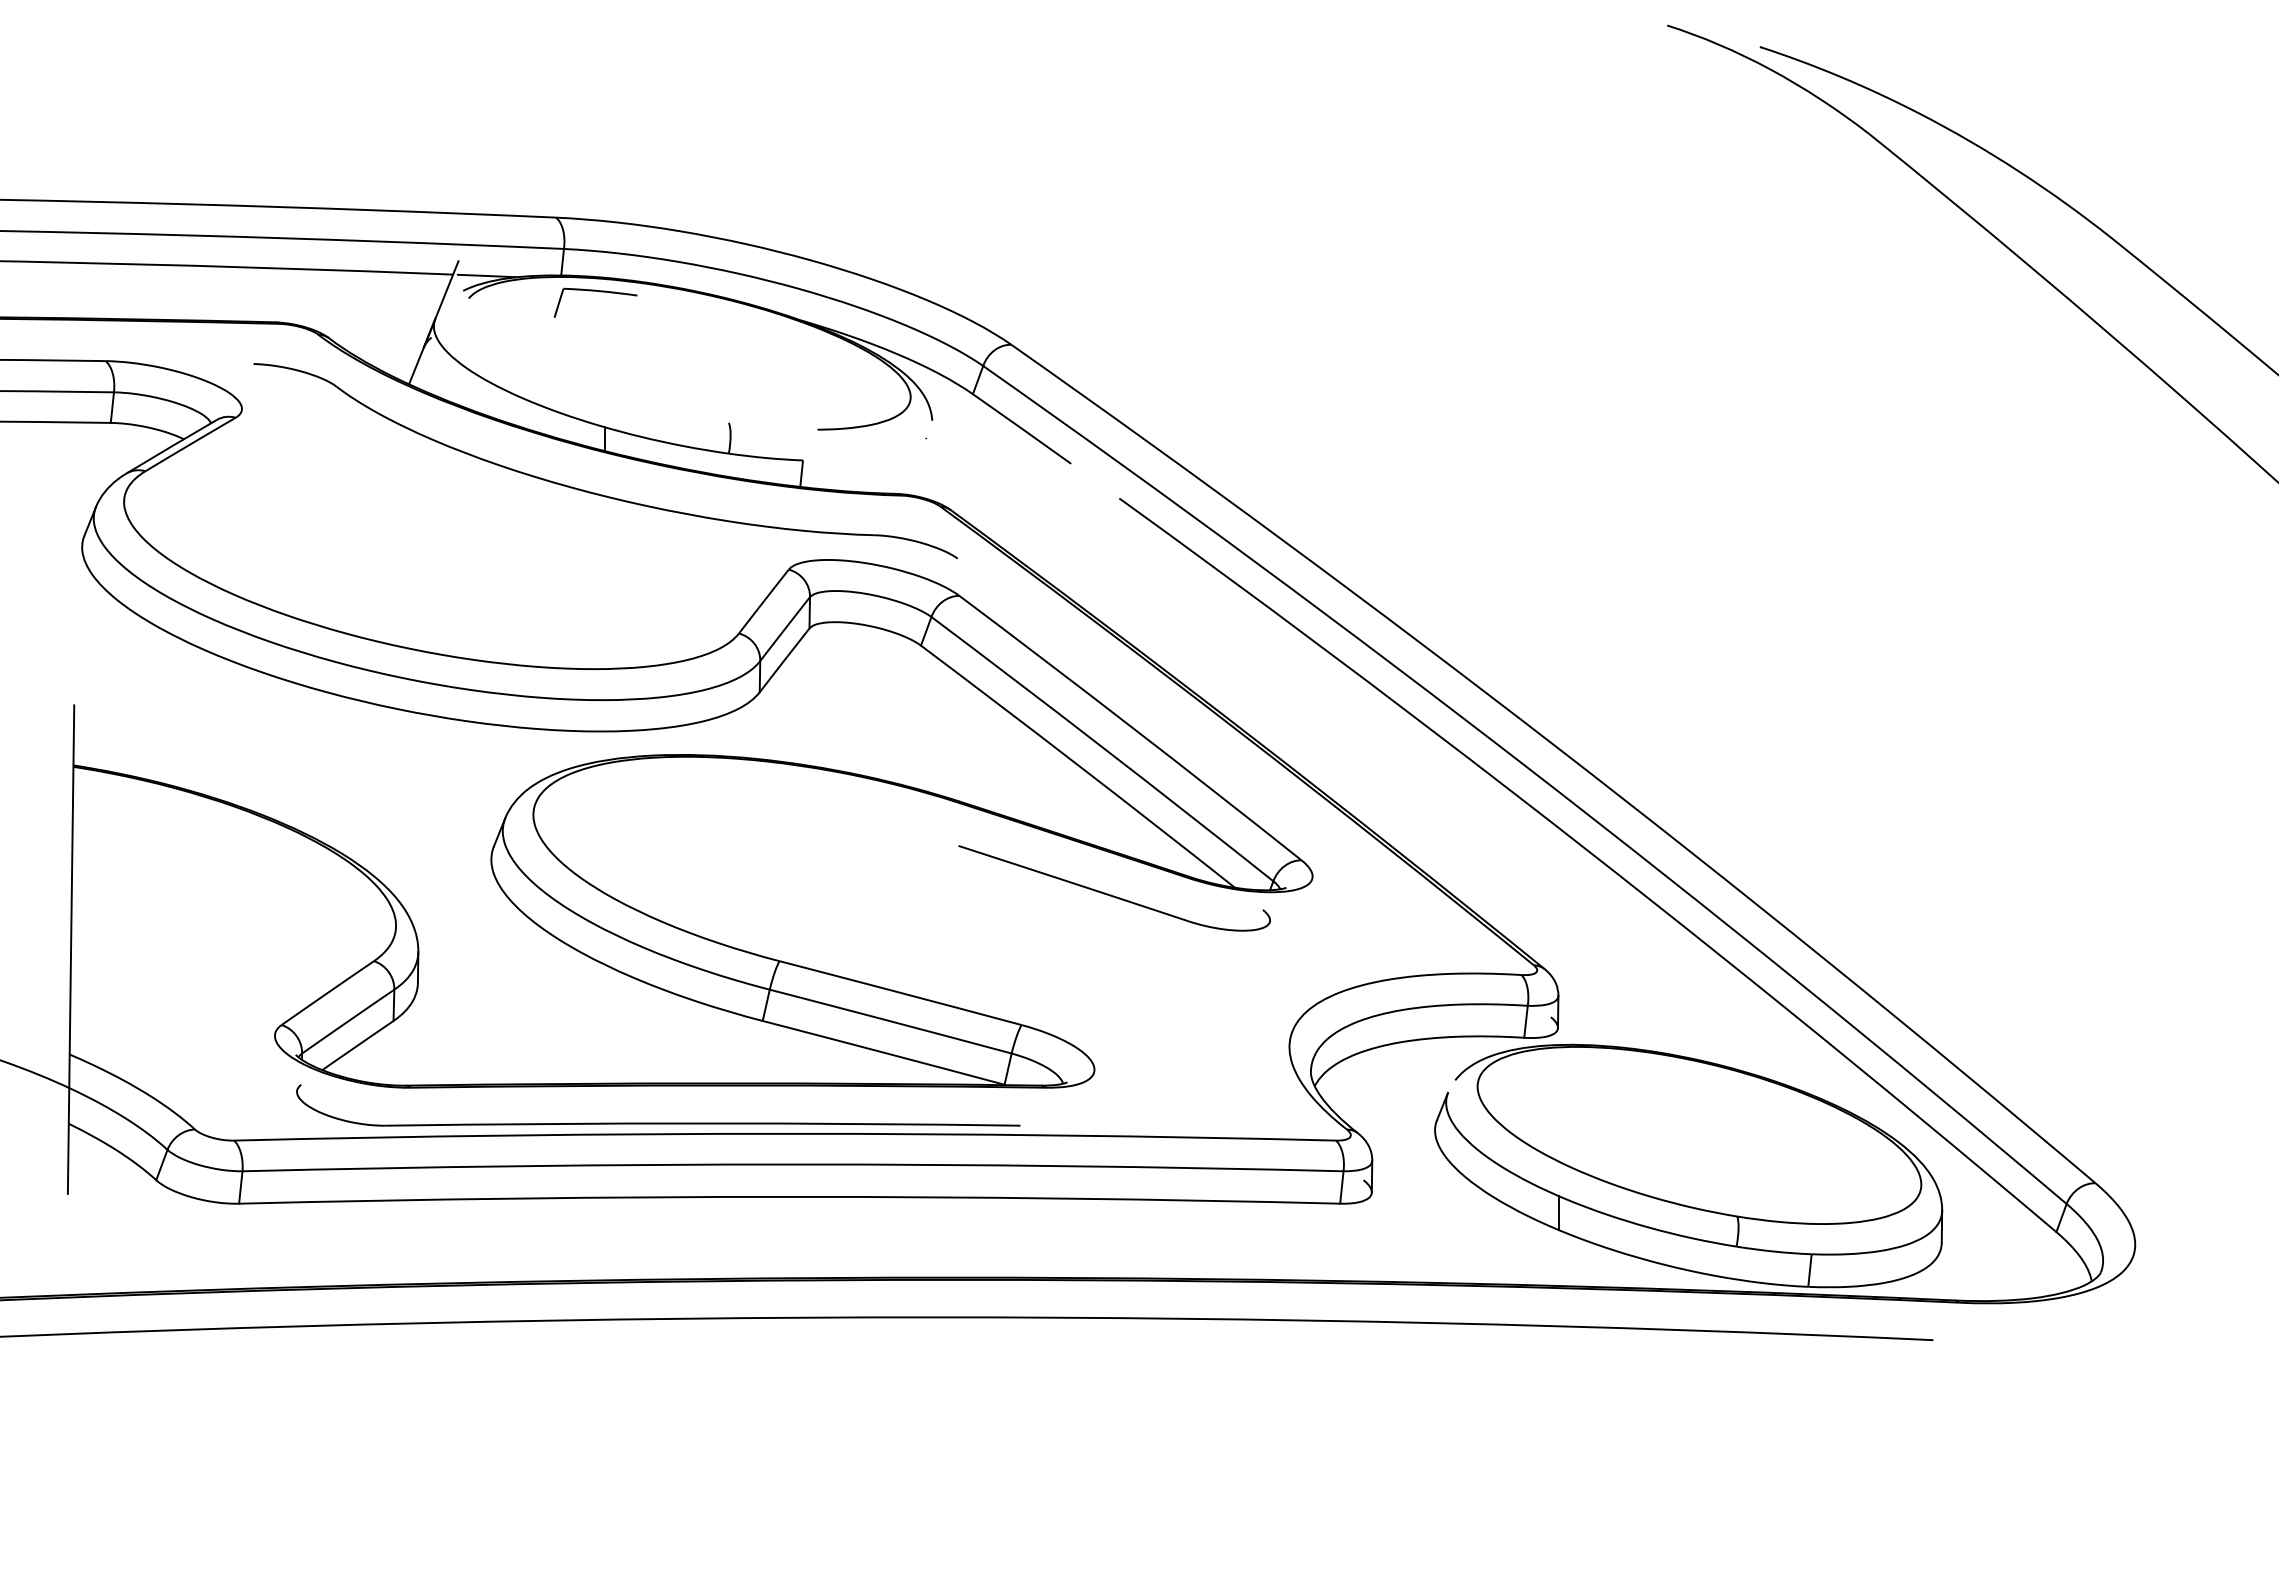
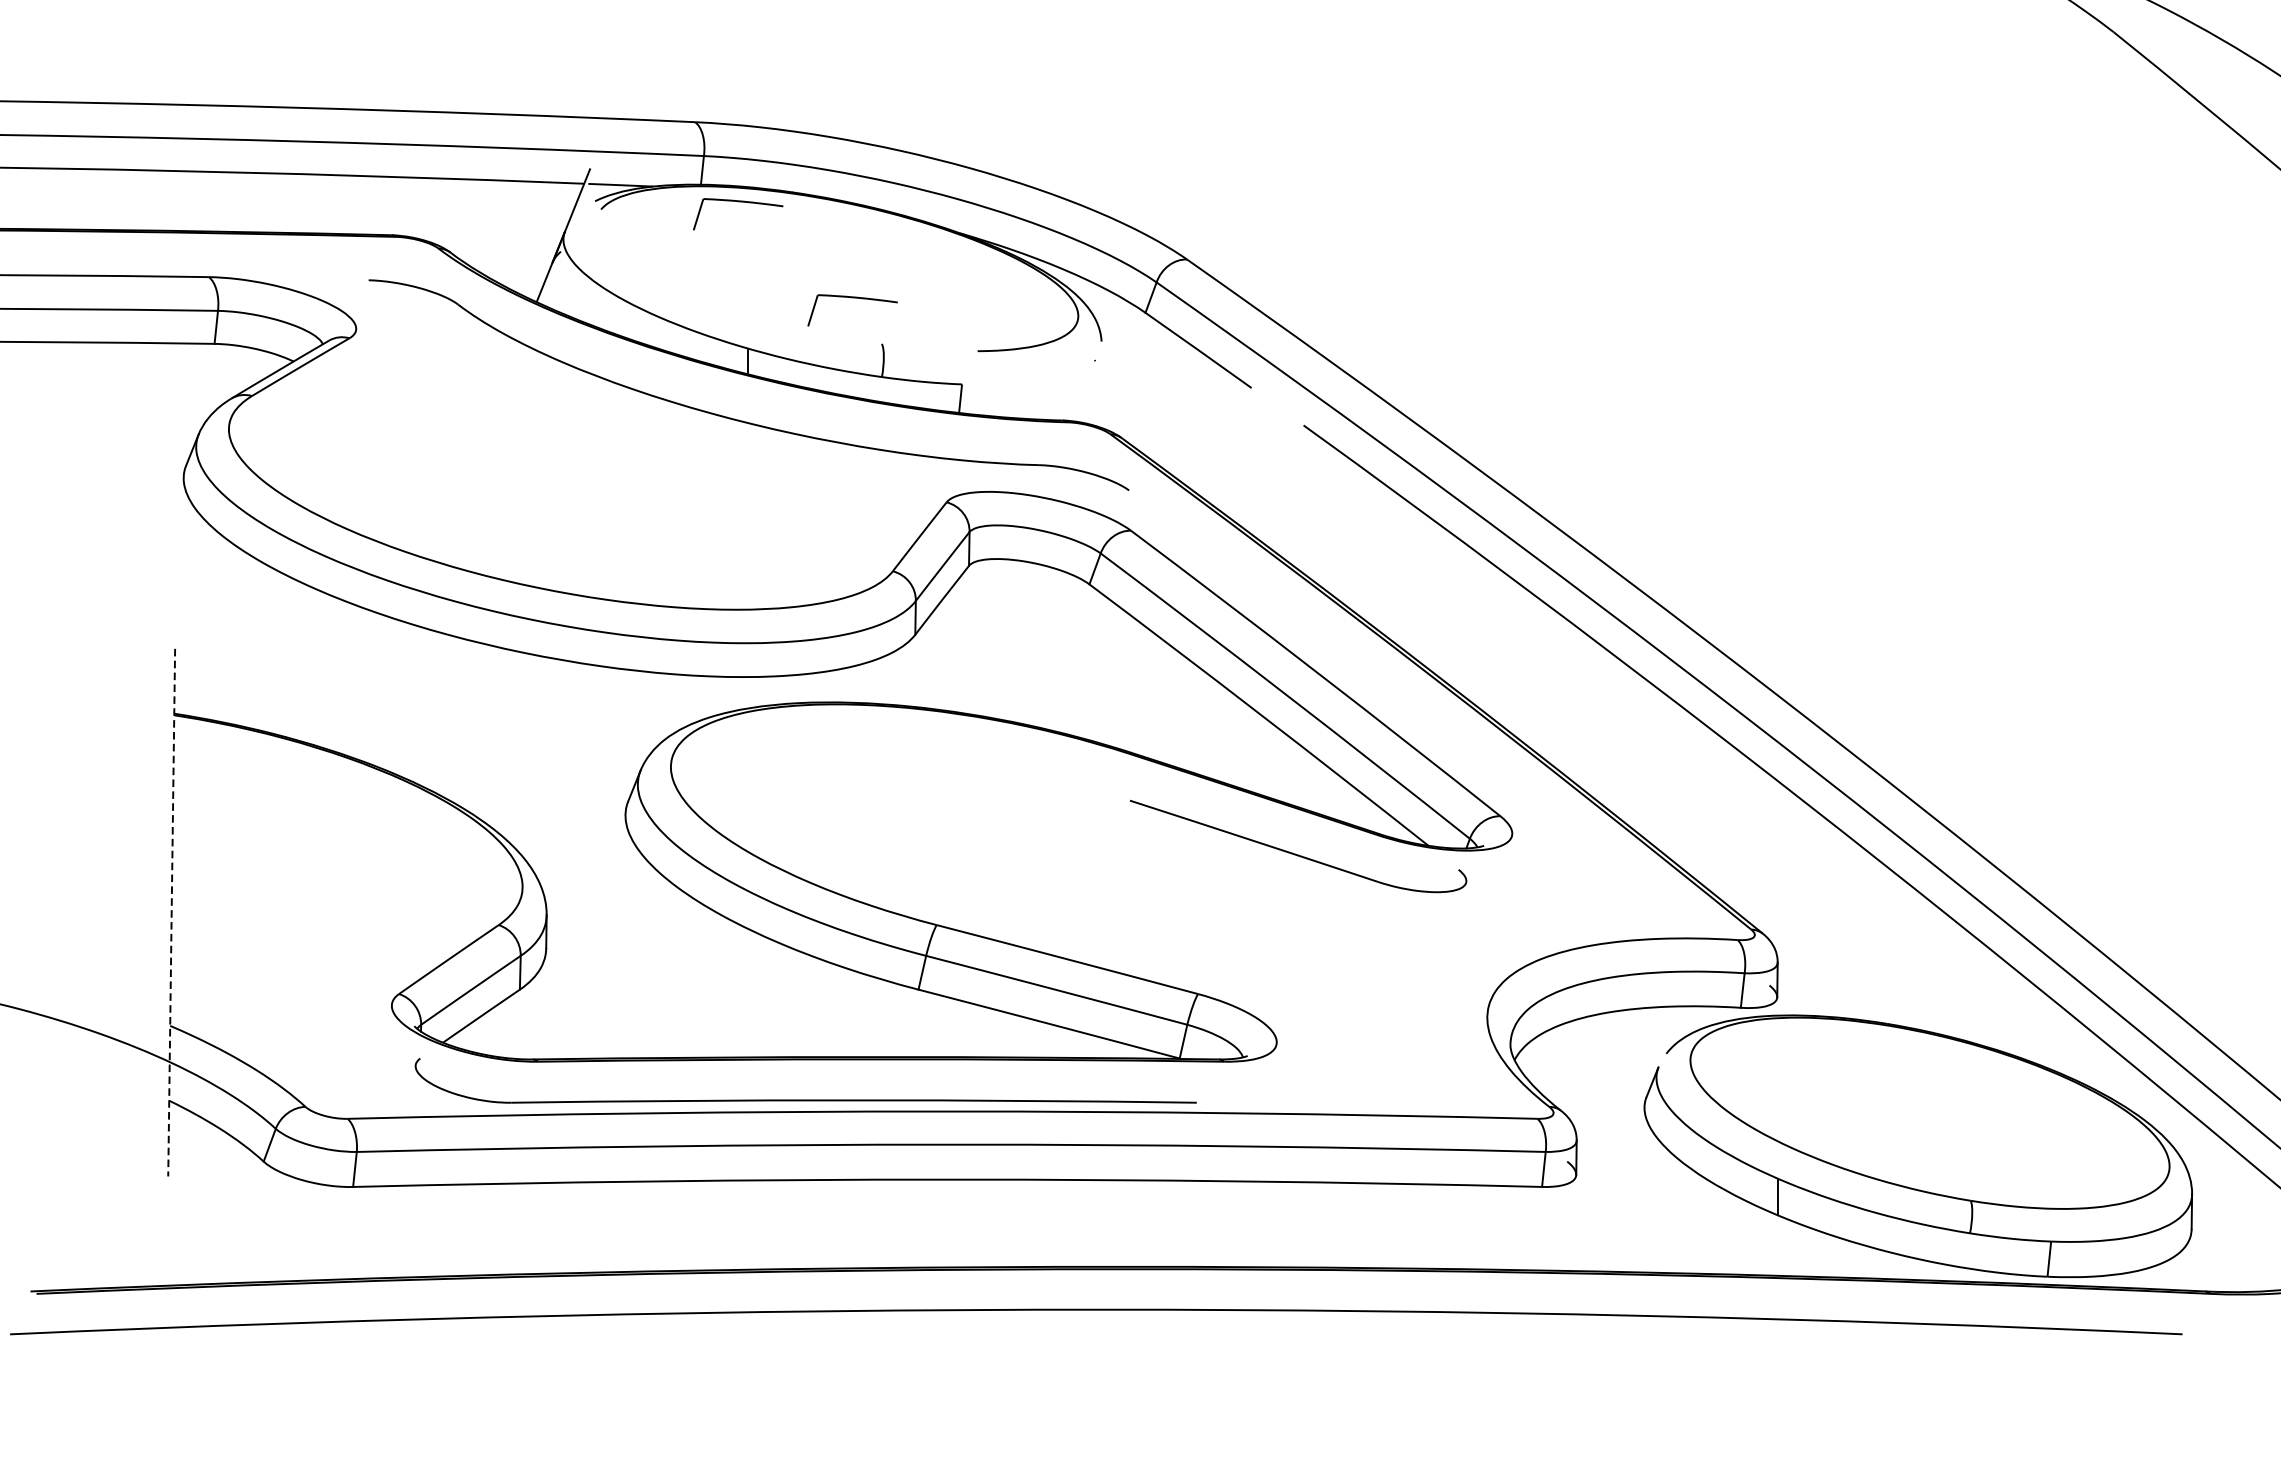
part: (701, 380) -> (852, 298), added
line: (71, 950) -> (172, 913), solid -> dashed

